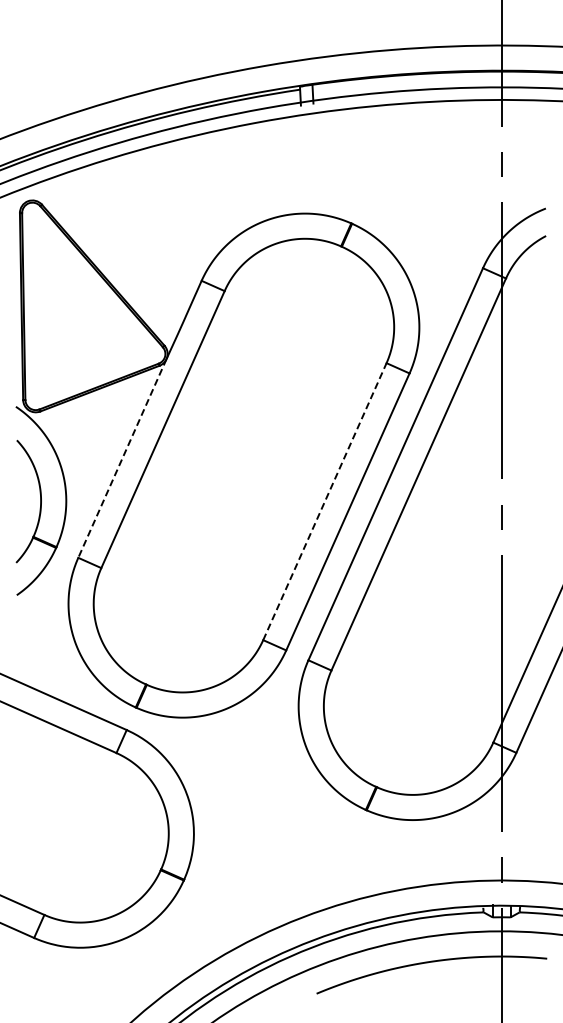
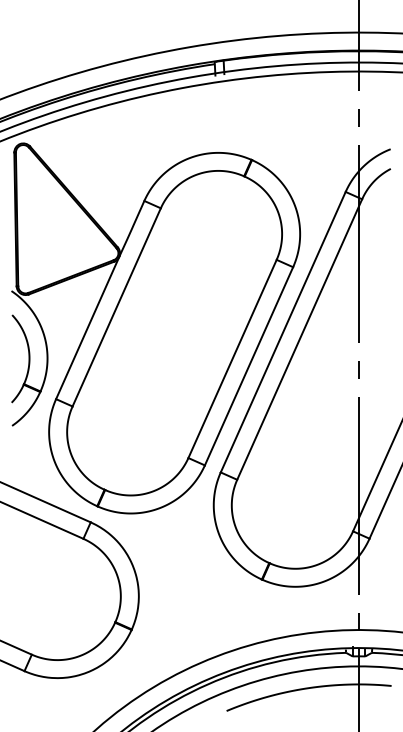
line: (122, 458) -> (87, 328), dashed -> solid
line: (324, 501) -> (232, 358), dashed -> solid

